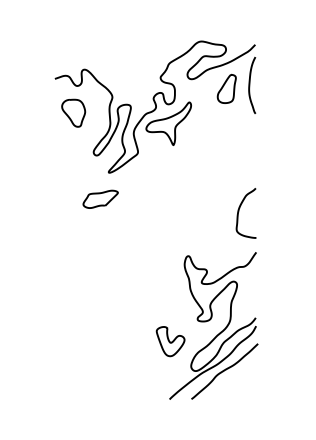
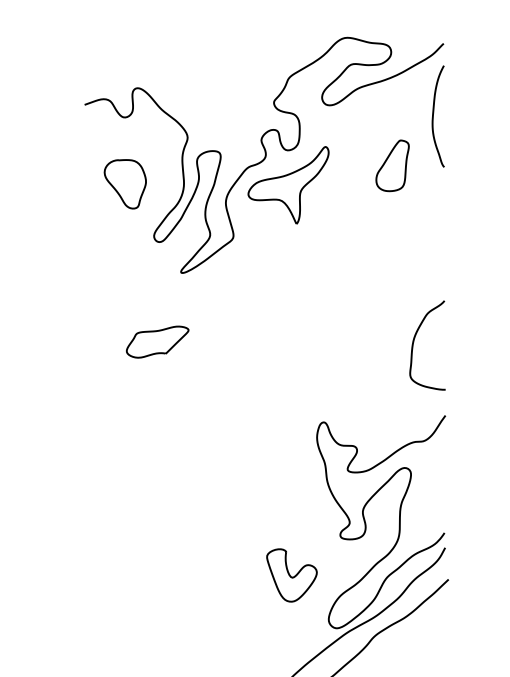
part: (226, 88) -> (392, 164), moved
part: (73, 112) -> (125, 182), moved
part: (100, 198) -> (157, 340), moved

